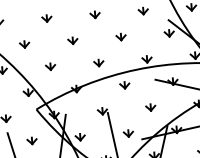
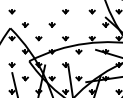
part: (46, 18) -> (38, 11), removed
part: (120, 36) -> (78, 24), removed
part: (149, 106) -> (91, 64), removed

